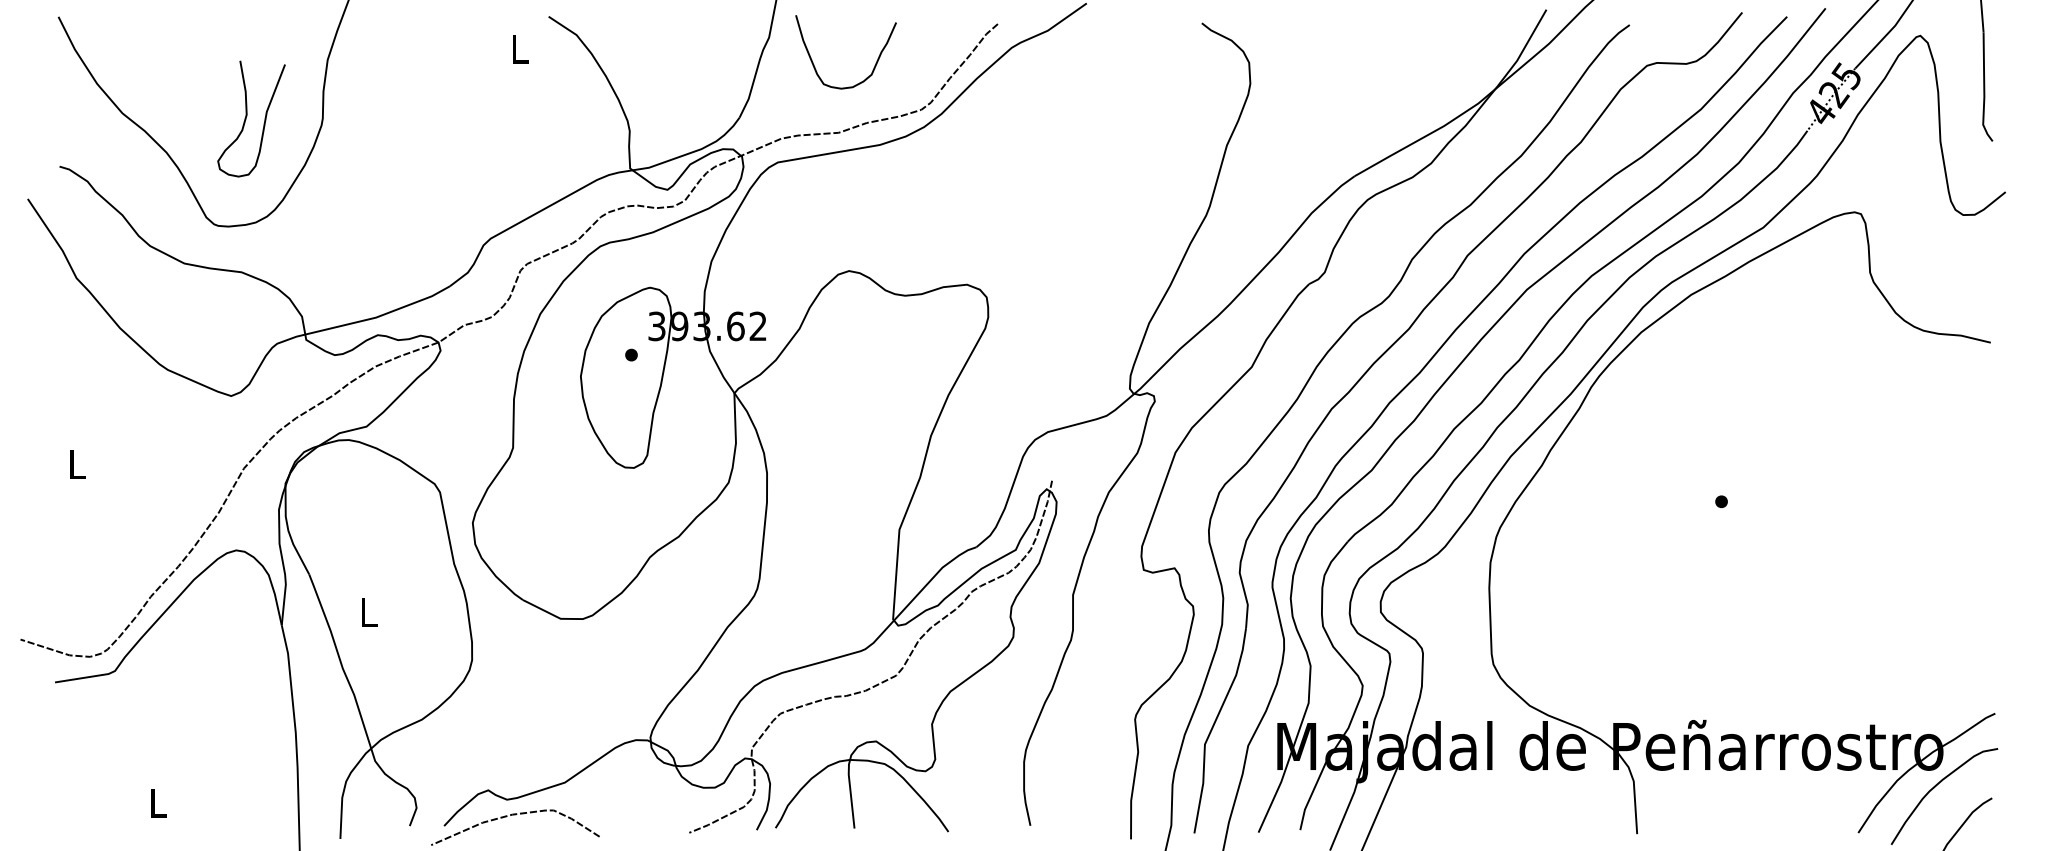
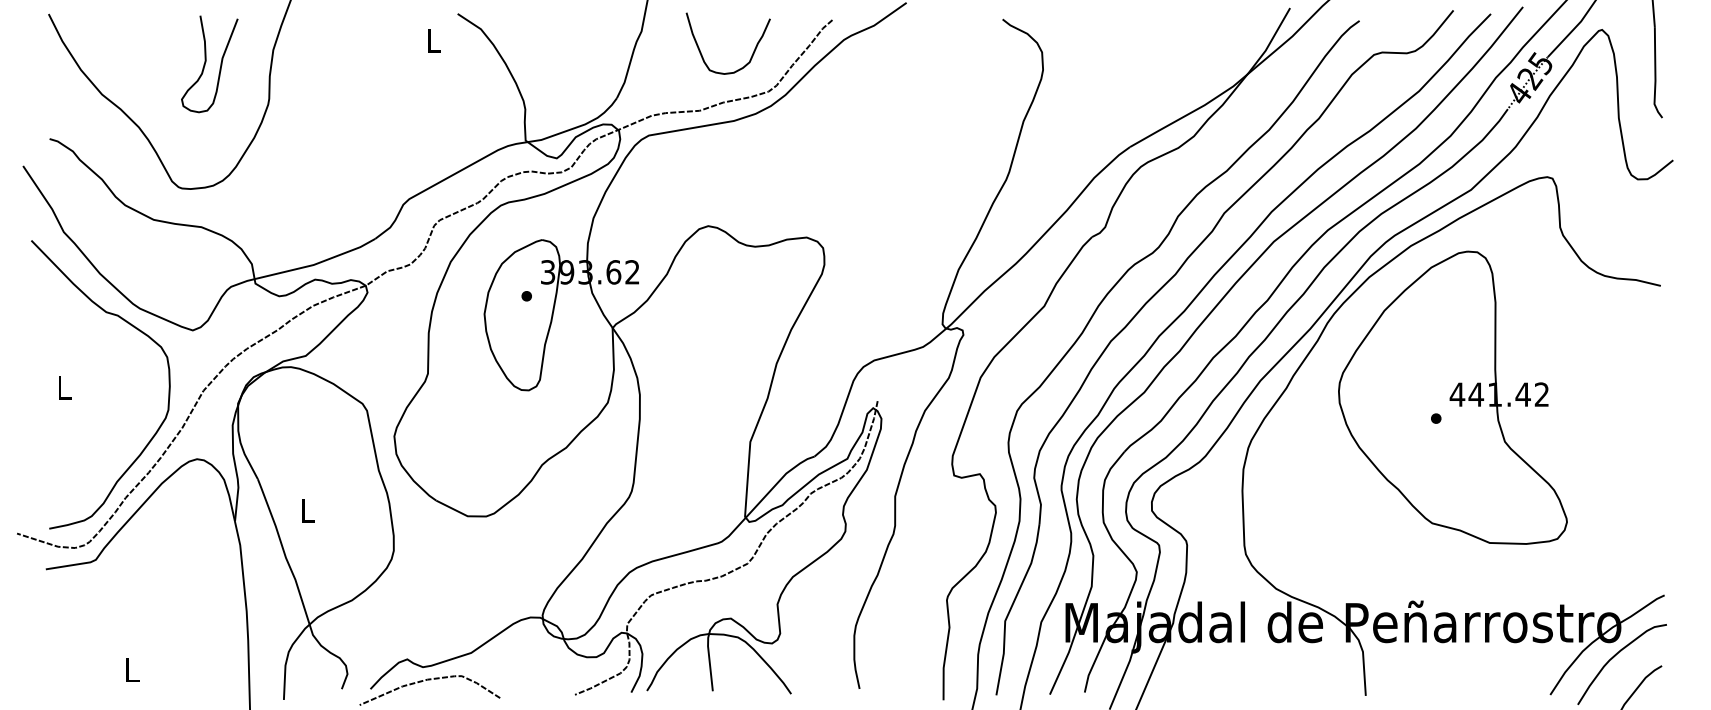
curve: (873, 67) -> (751, 56), moved
curve: (247, 116) -> (206, 62), moved
curve: (164, 395) -> (137, 329), added
part: (1741, 476) -> (1452, 397), added

